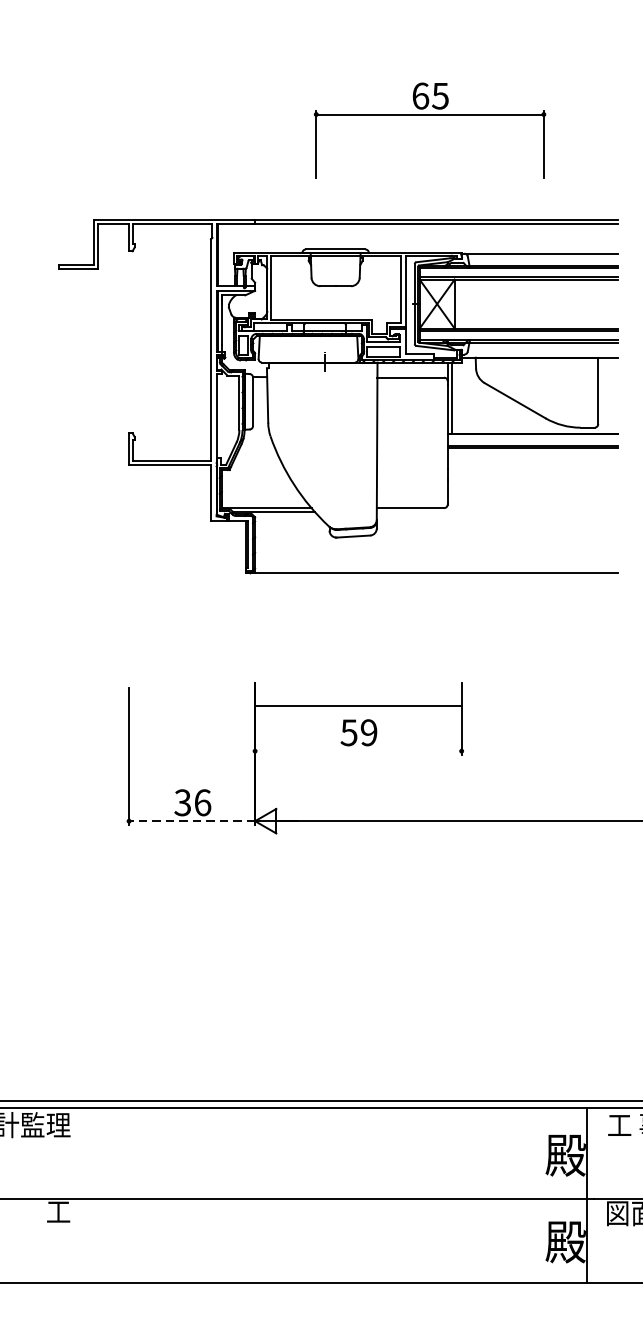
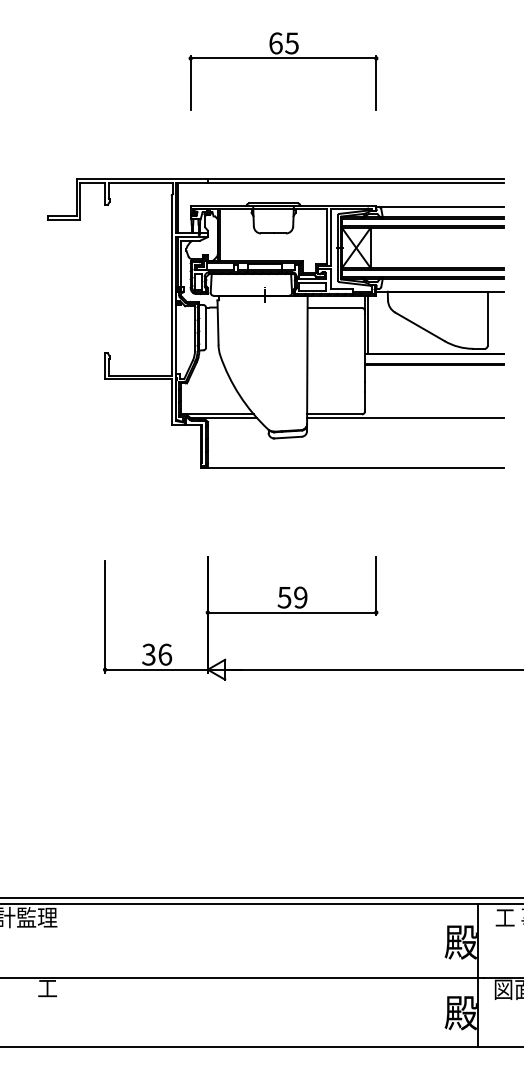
part: (430, 114) -> (283, 58), moved
line: (497, 511) -> (405, 417), added
line: (357, 705) -> (291, 612), moved
line: (190, 820) -> (155, 669), dashed -> solid

